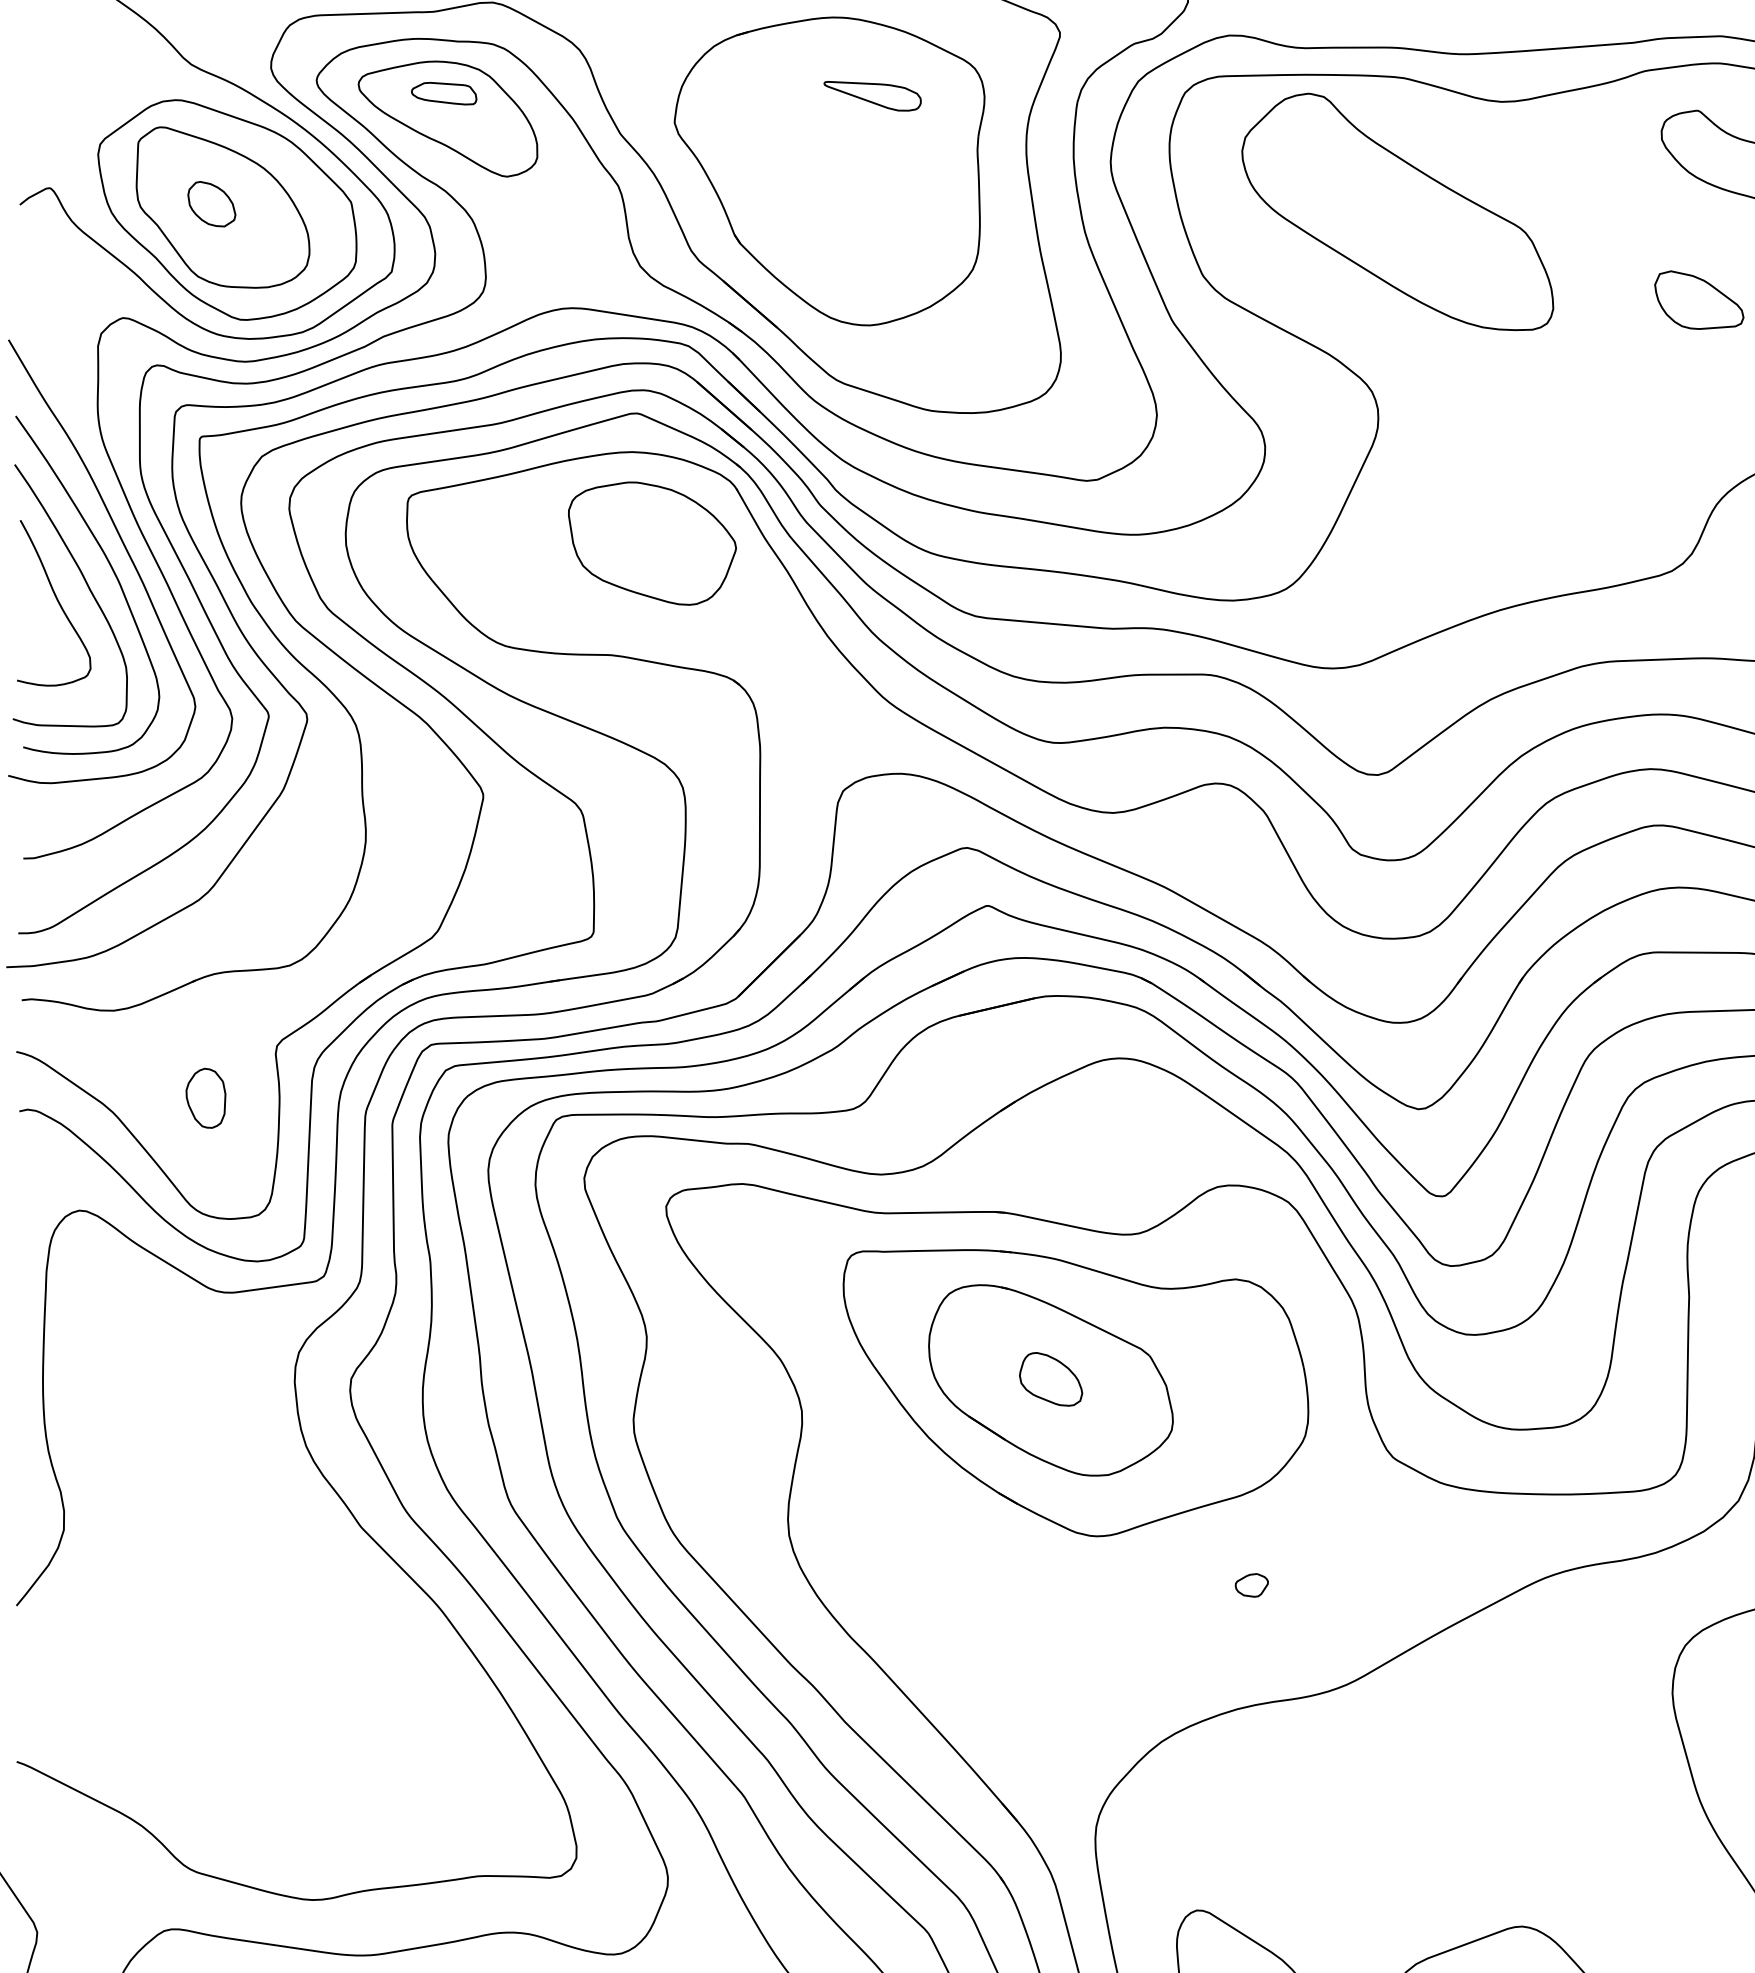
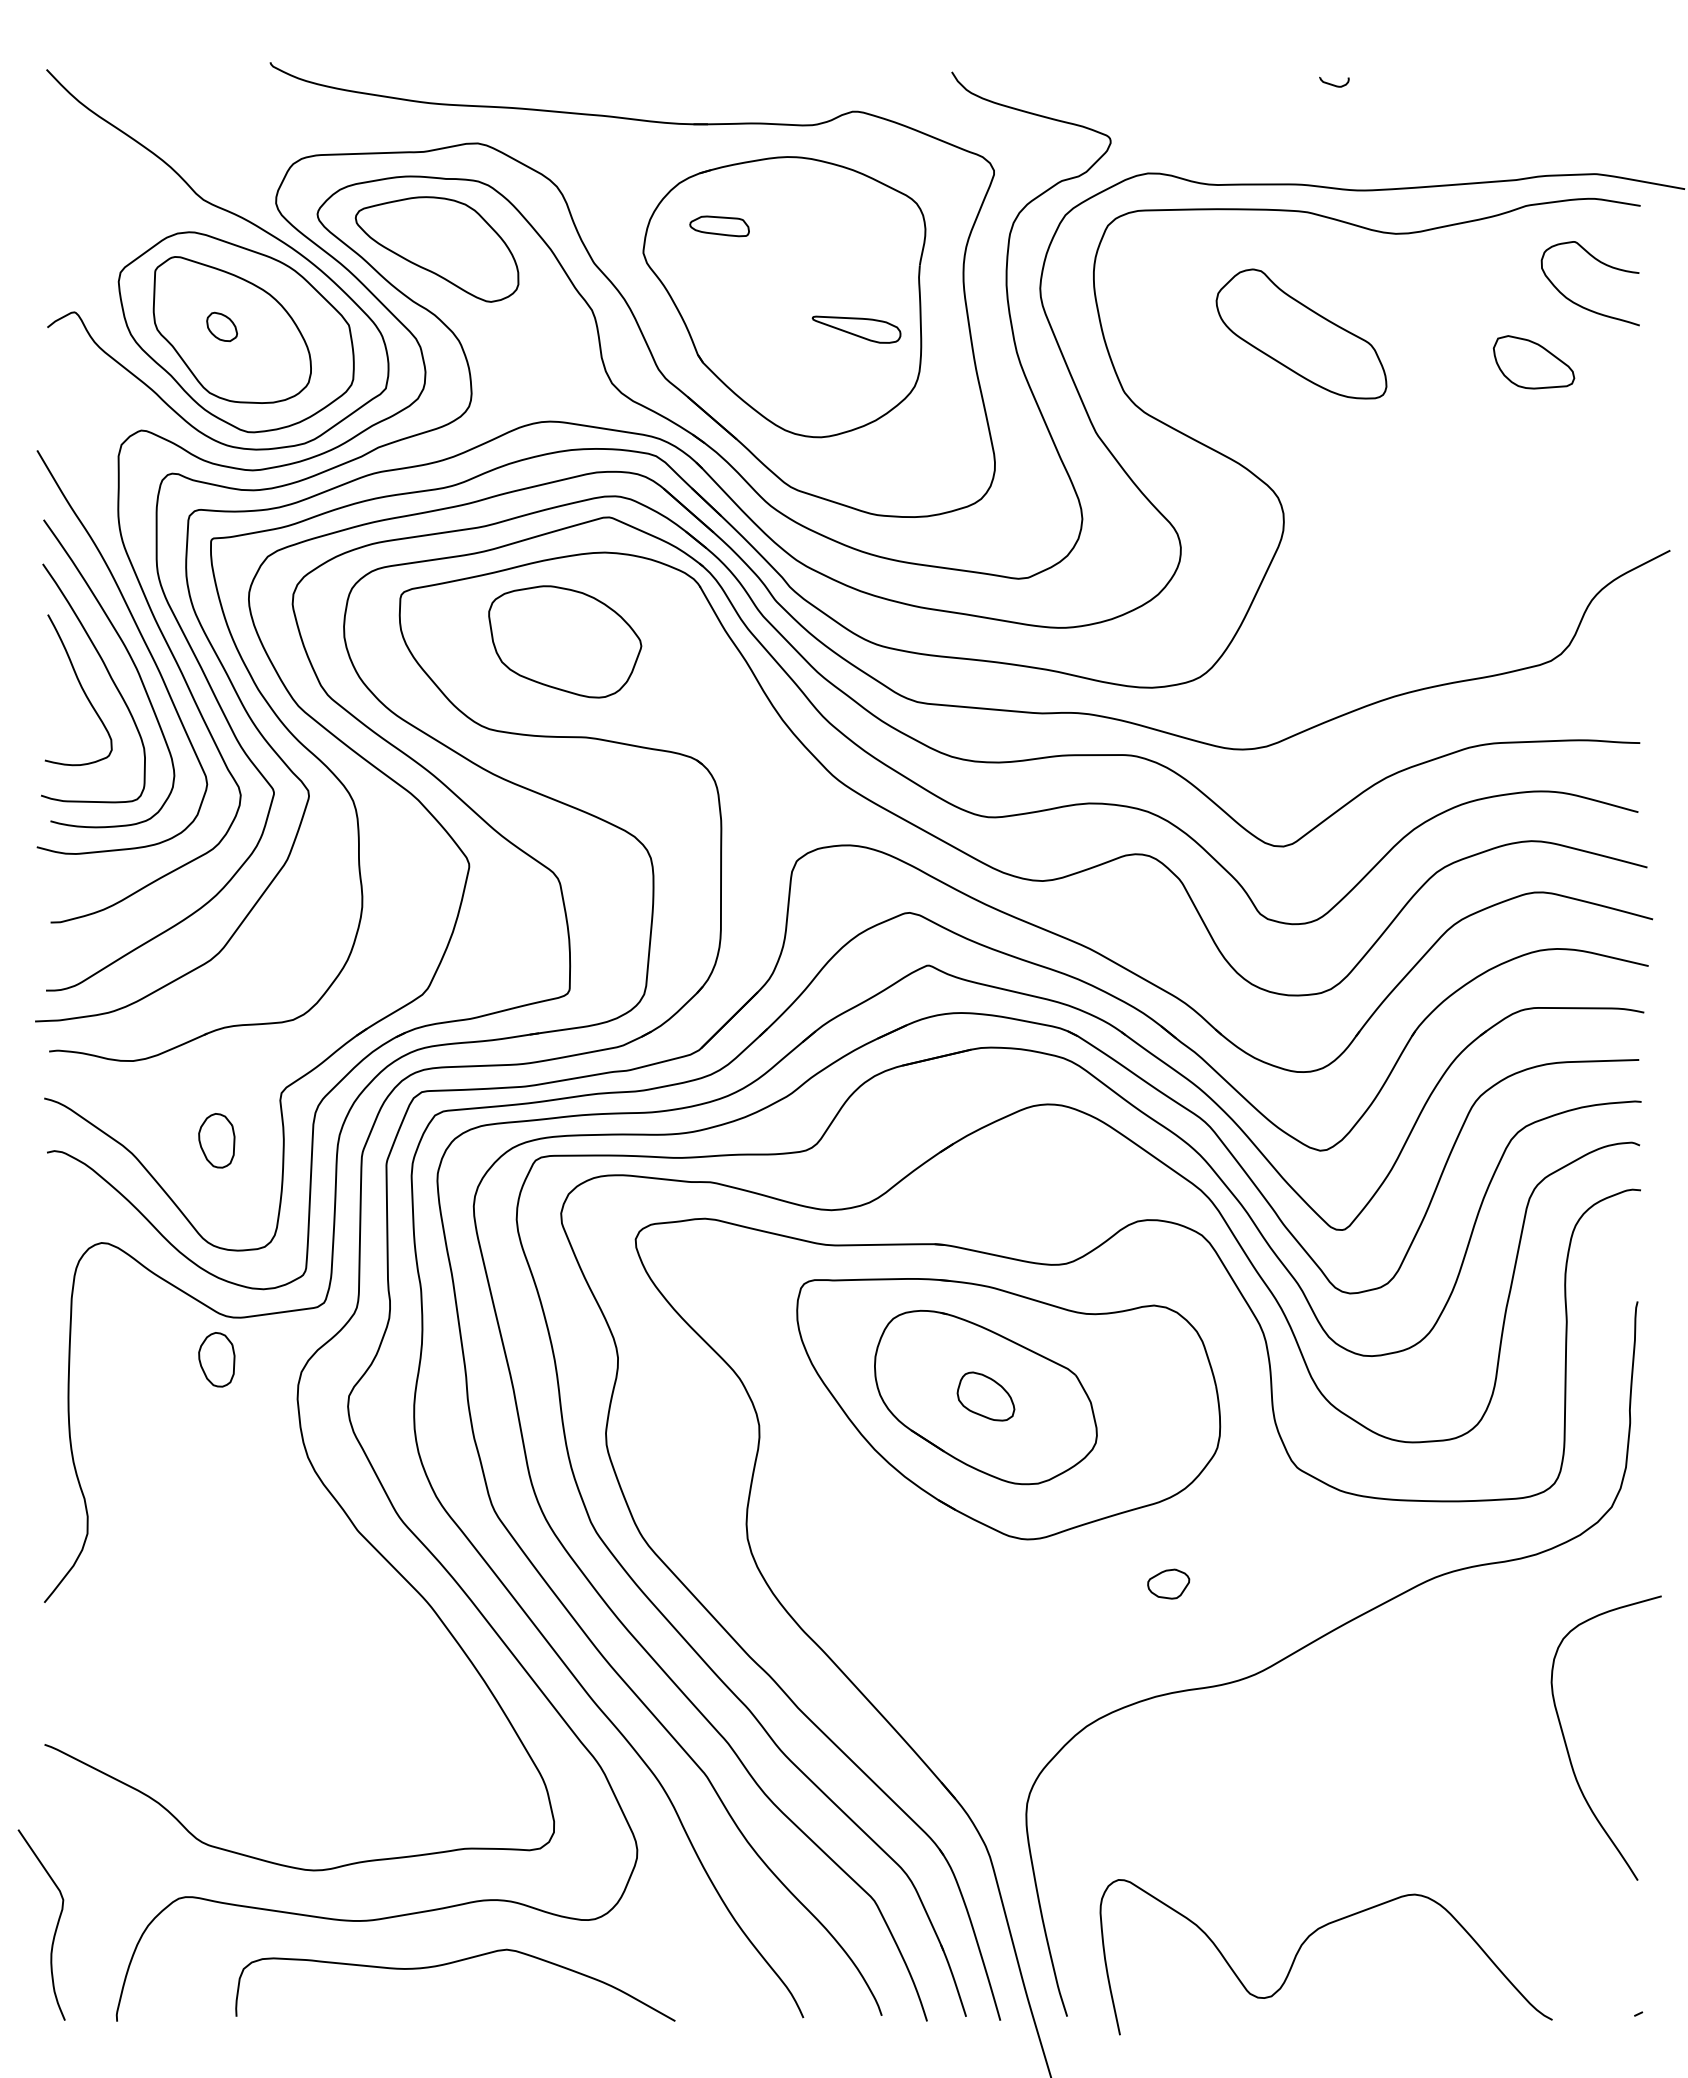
part: (444, 93) -> (719, 226), moved
part: (872, 96) -> (856, 329), moved
part: (211, 203) -> (221, 326), size x0.7
part: (1397, 211) -> (1301, 333), size x0.6
part: (1698, 300) -> (1533, 362), moved
part: (652, 543) -> (565, 641), moved
part: (205, 1338) -> (216, 1359), added
part: (1251, 1584) -> (1168, 1583), size x1.4

